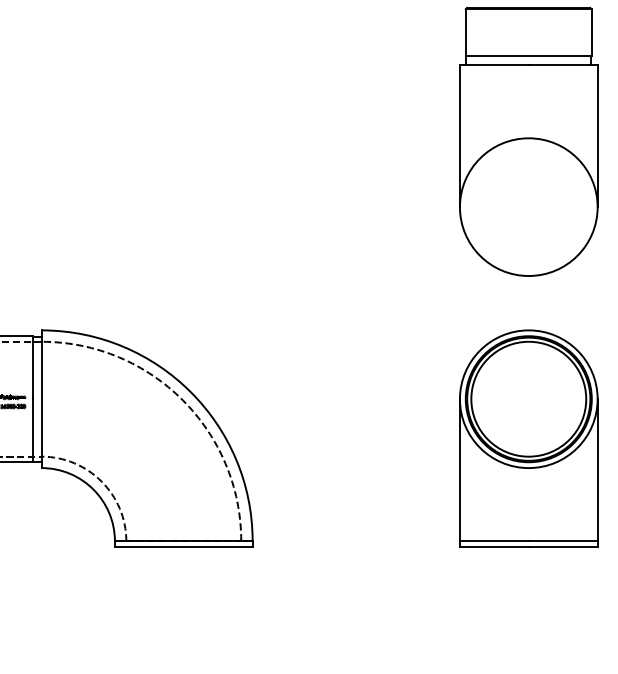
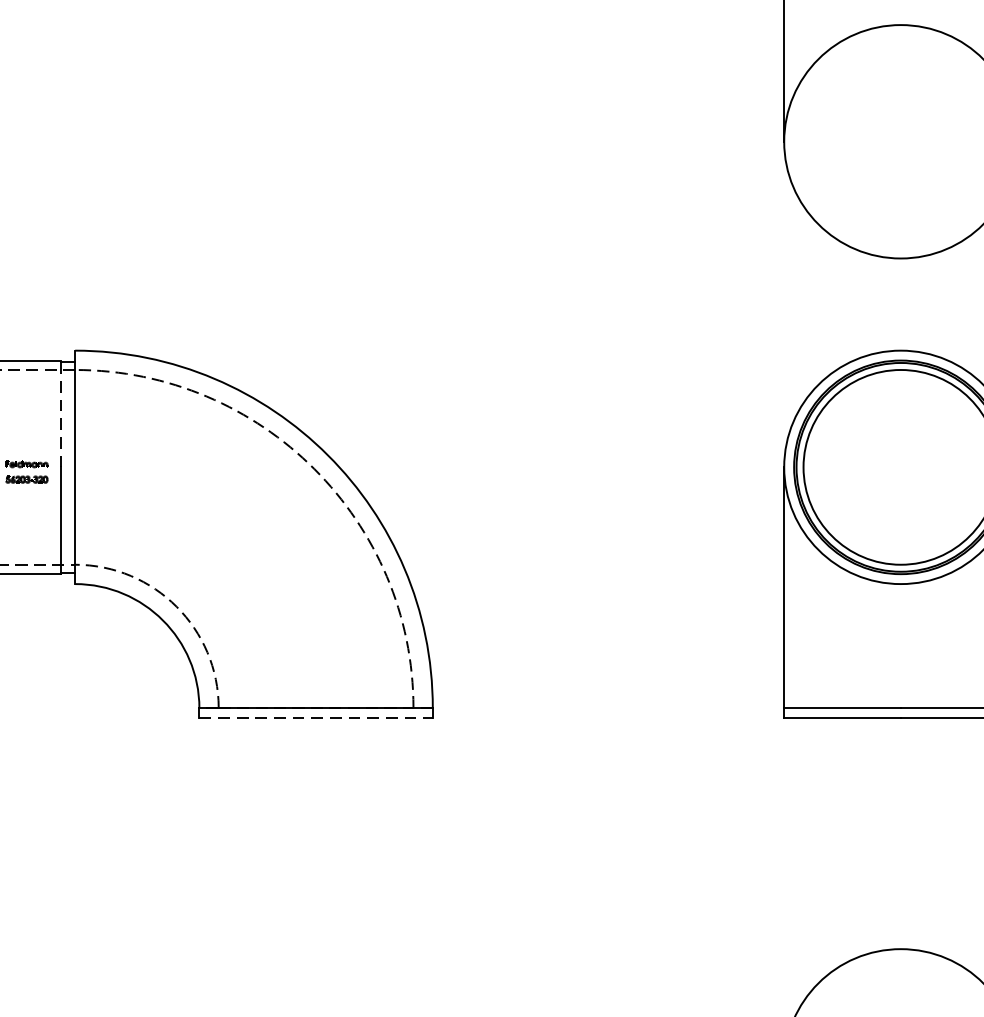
line: (33, 367) -> (61, 413), solid -> dashed
line: (183, 547) -> (315, 718), solid -> dashed

